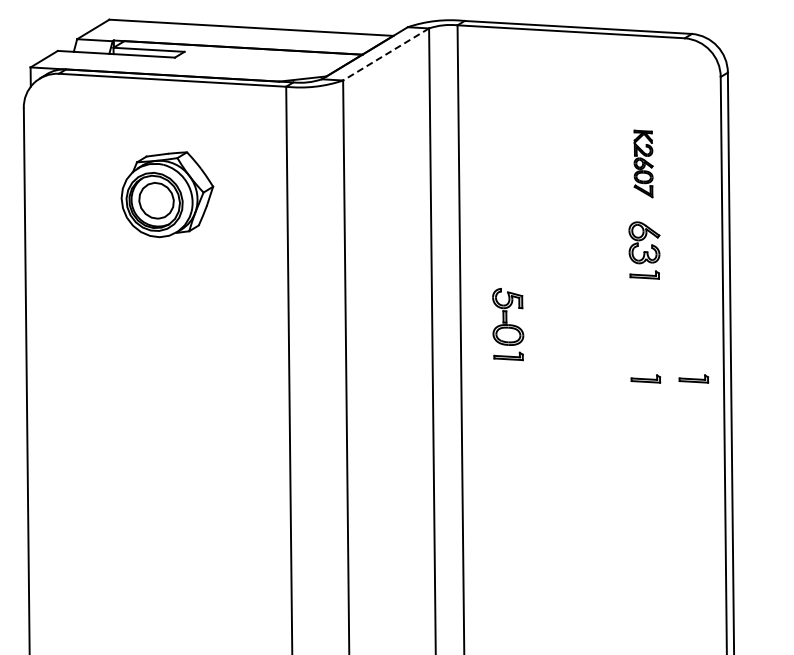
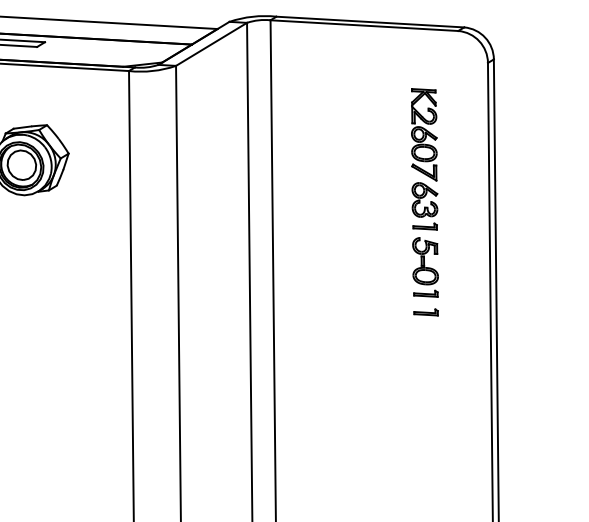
line: (385, 54) -> (211, 44), dashed -> solid
part: (643, 163) -> (424, 134), size x1.67
part: (508, 324) -> (425, 267), moved
part: (693, 378) -> (465, 312), removed

